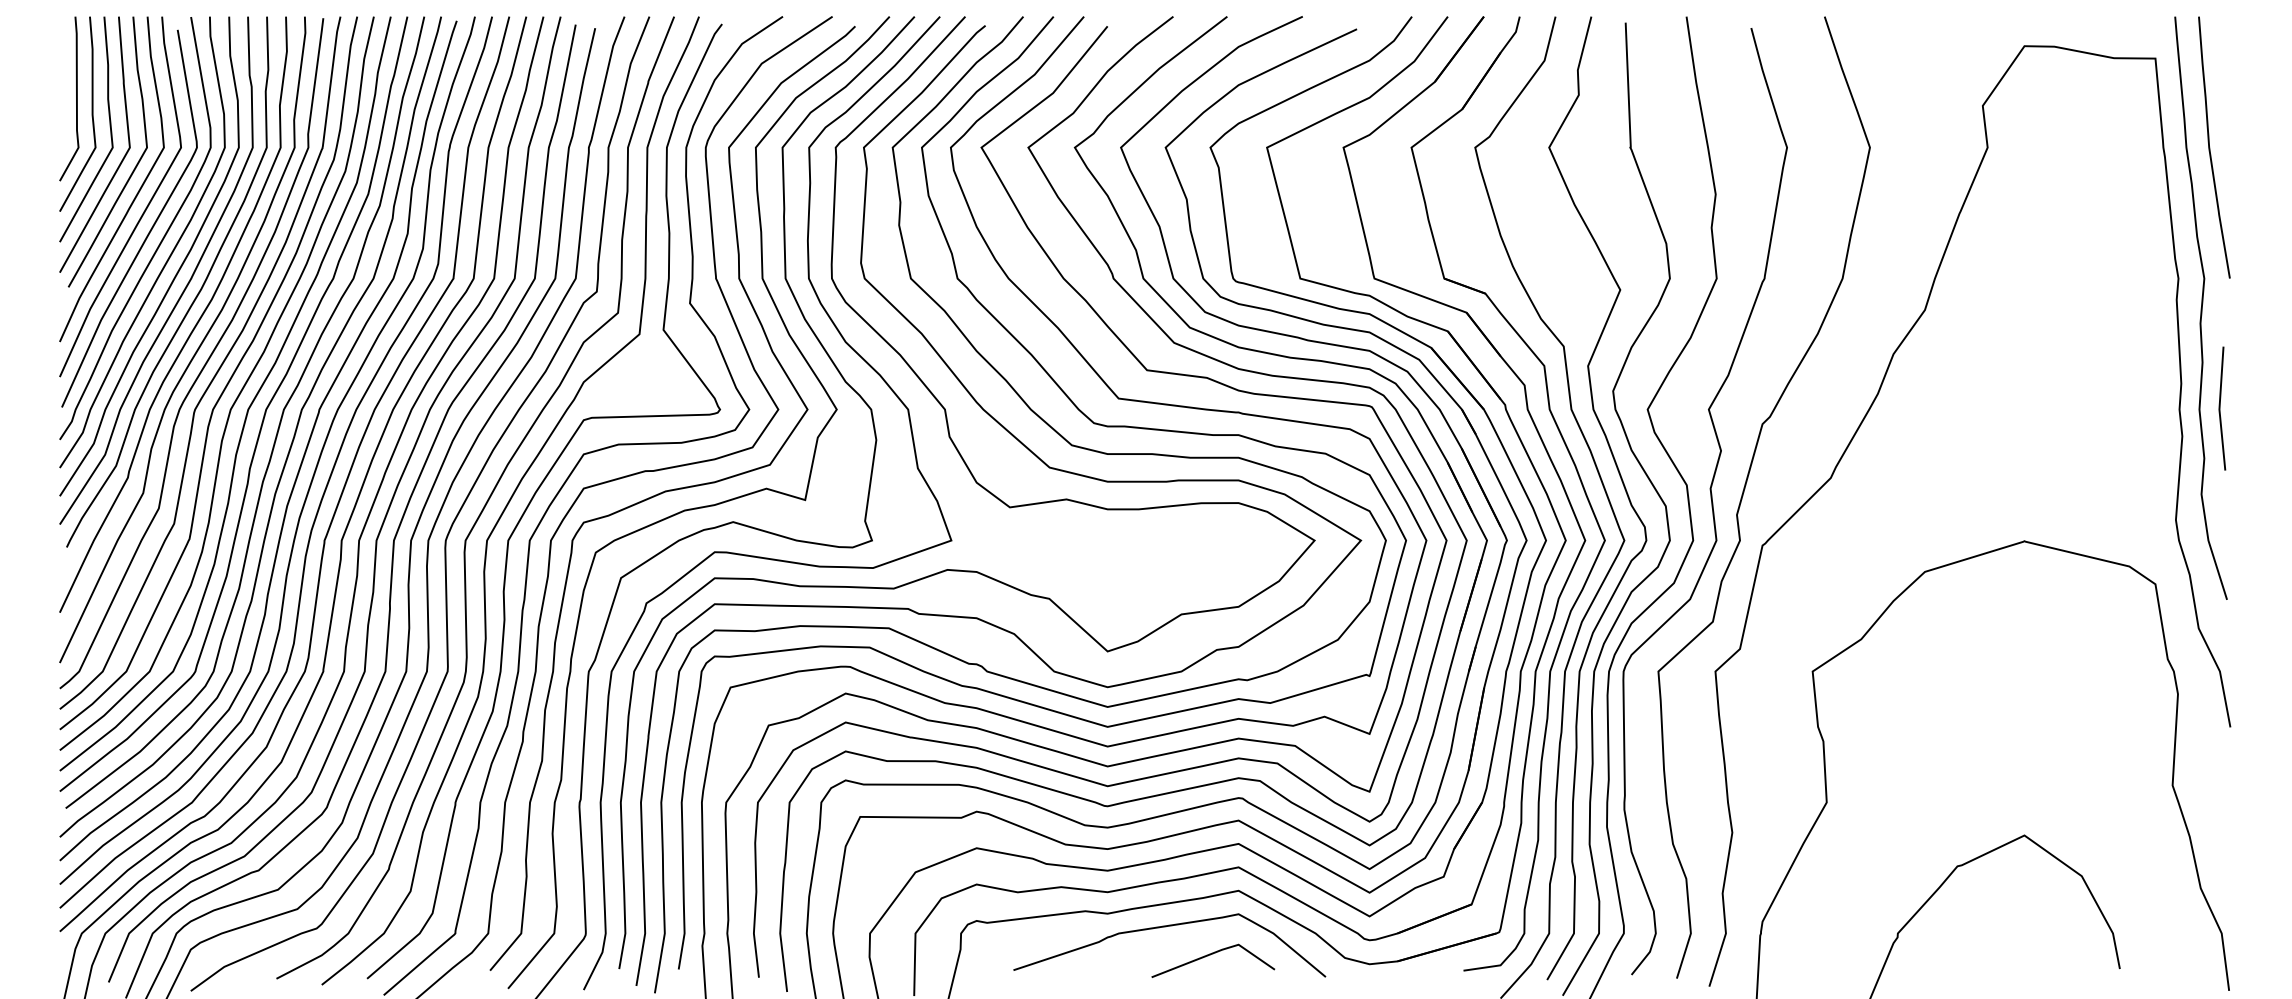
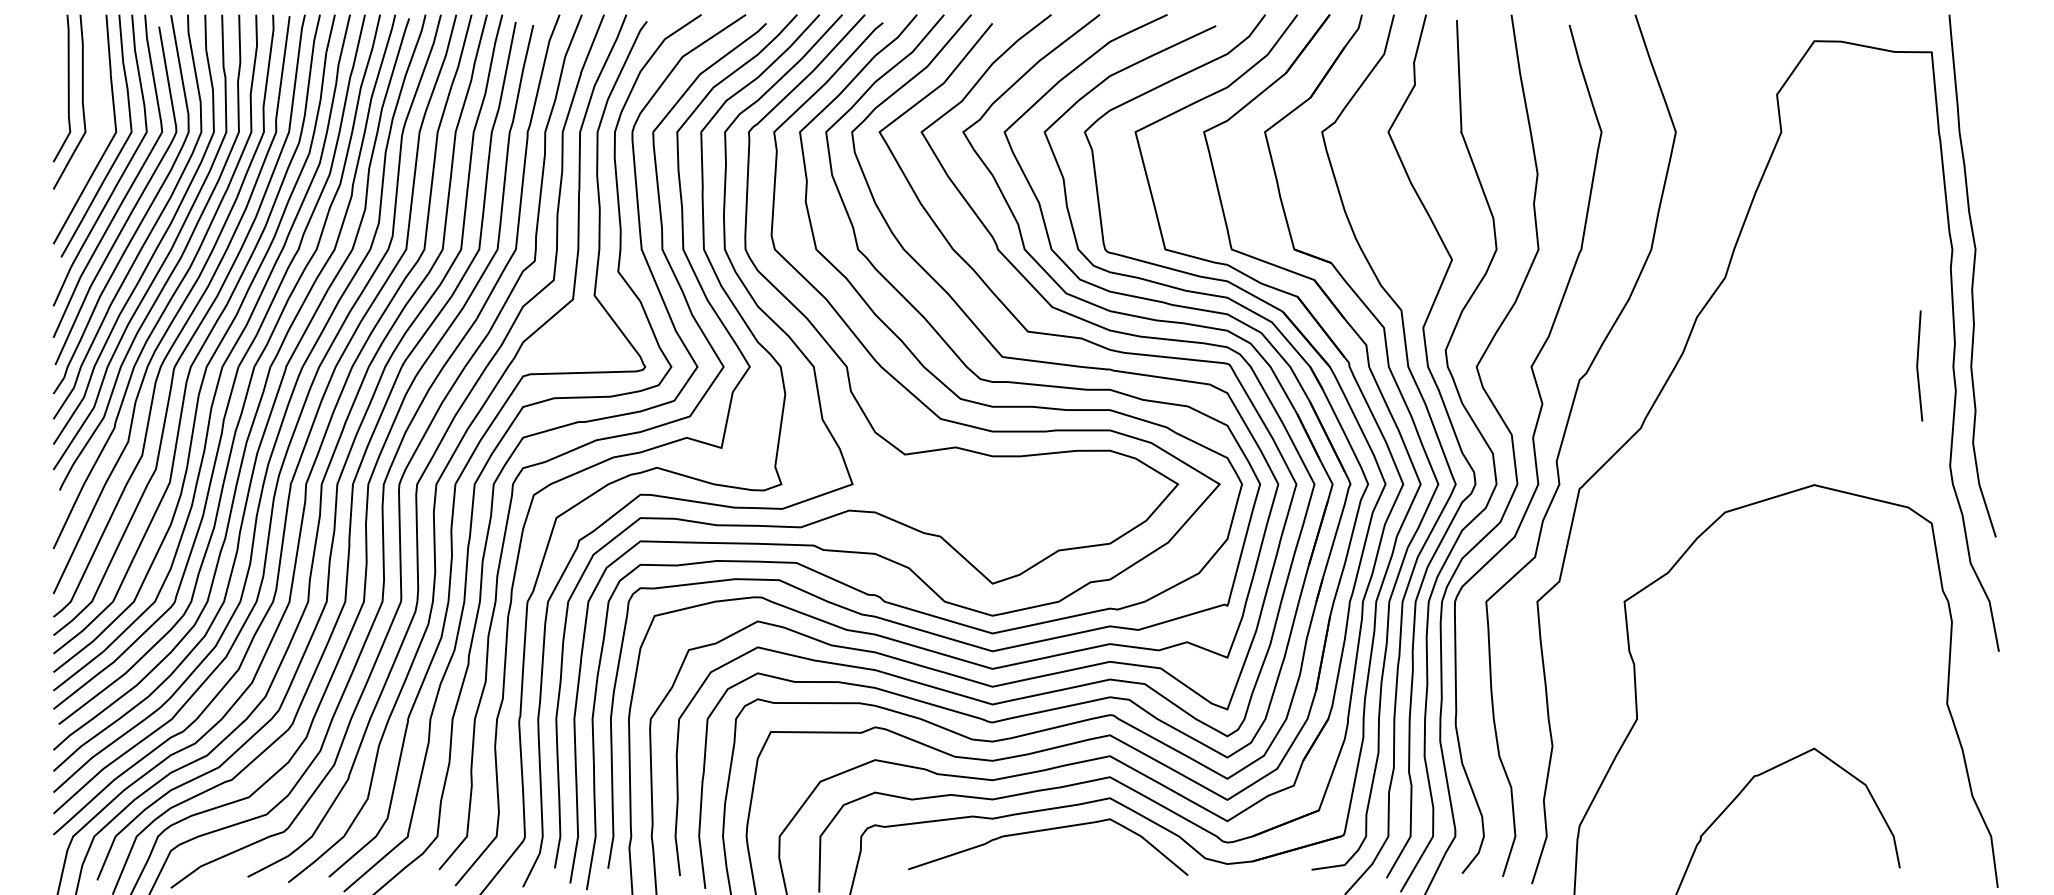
curve: (108, 122) -> (97, 109), removed
curve: (2210, 149) -> (1981, 133), removed
line: (2220, 408) -> (1918, 365), moved
line: (1213, 954) -> (1087, 855), removed

